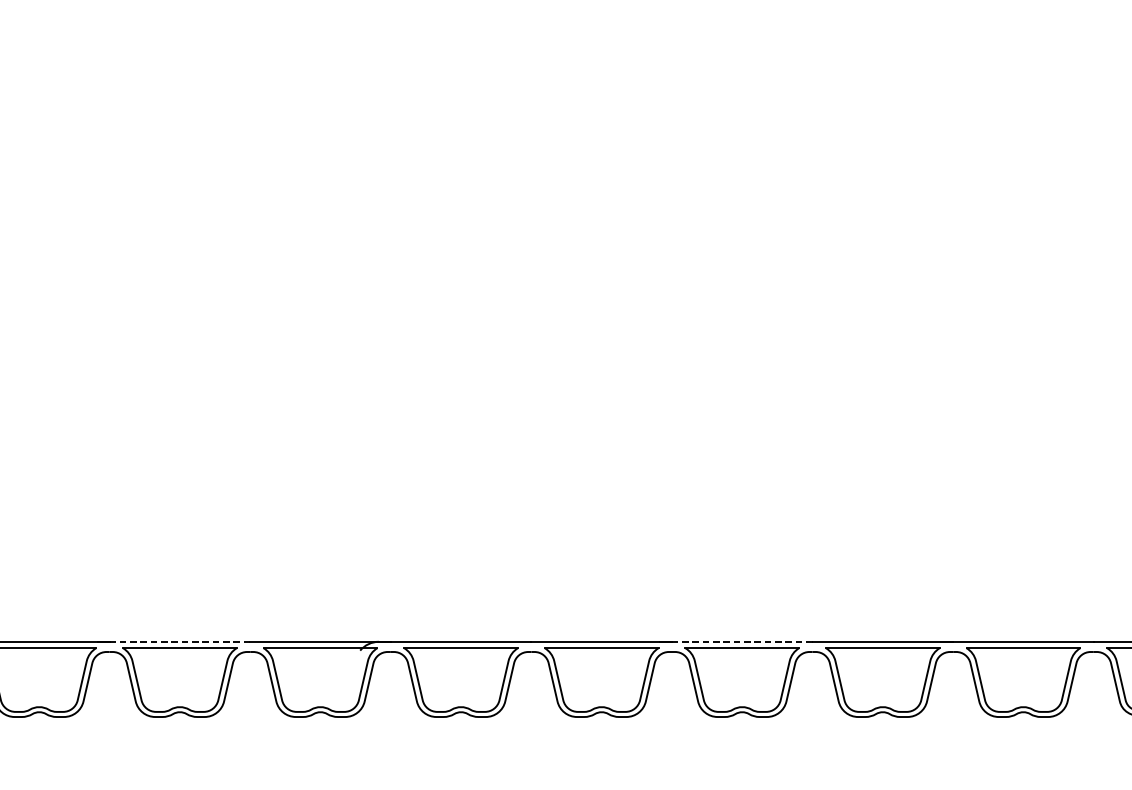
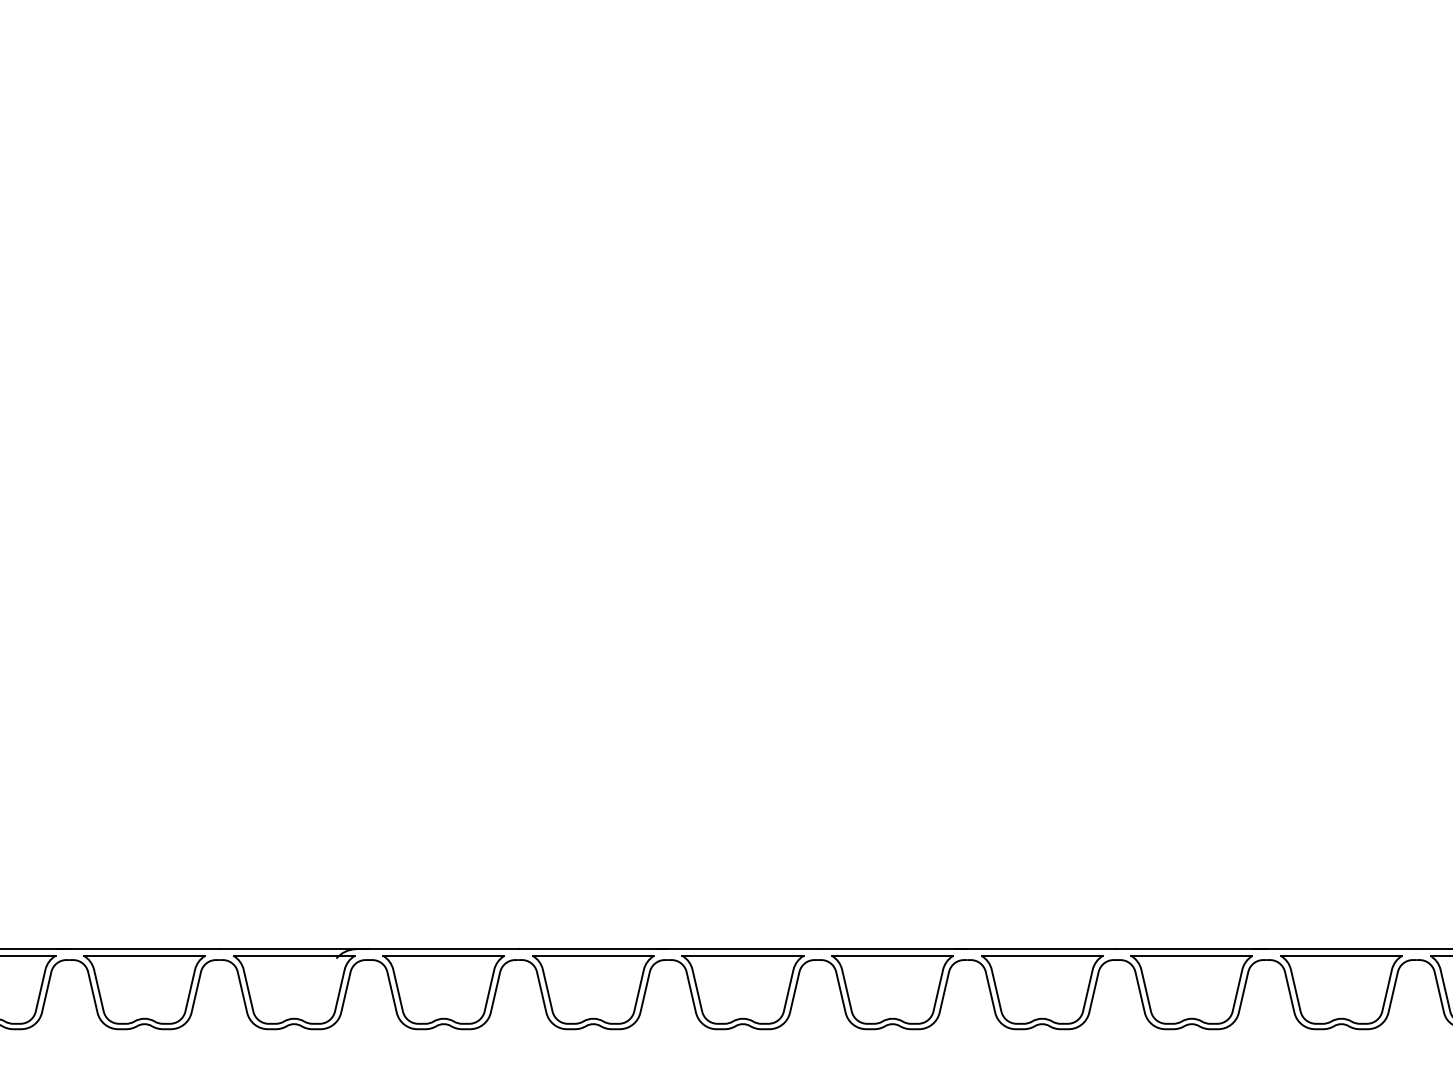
line: (179, 642) -> (144, 949), dashed -> solid
line: (742, 642) -> (743, 949), dashed -> solid

